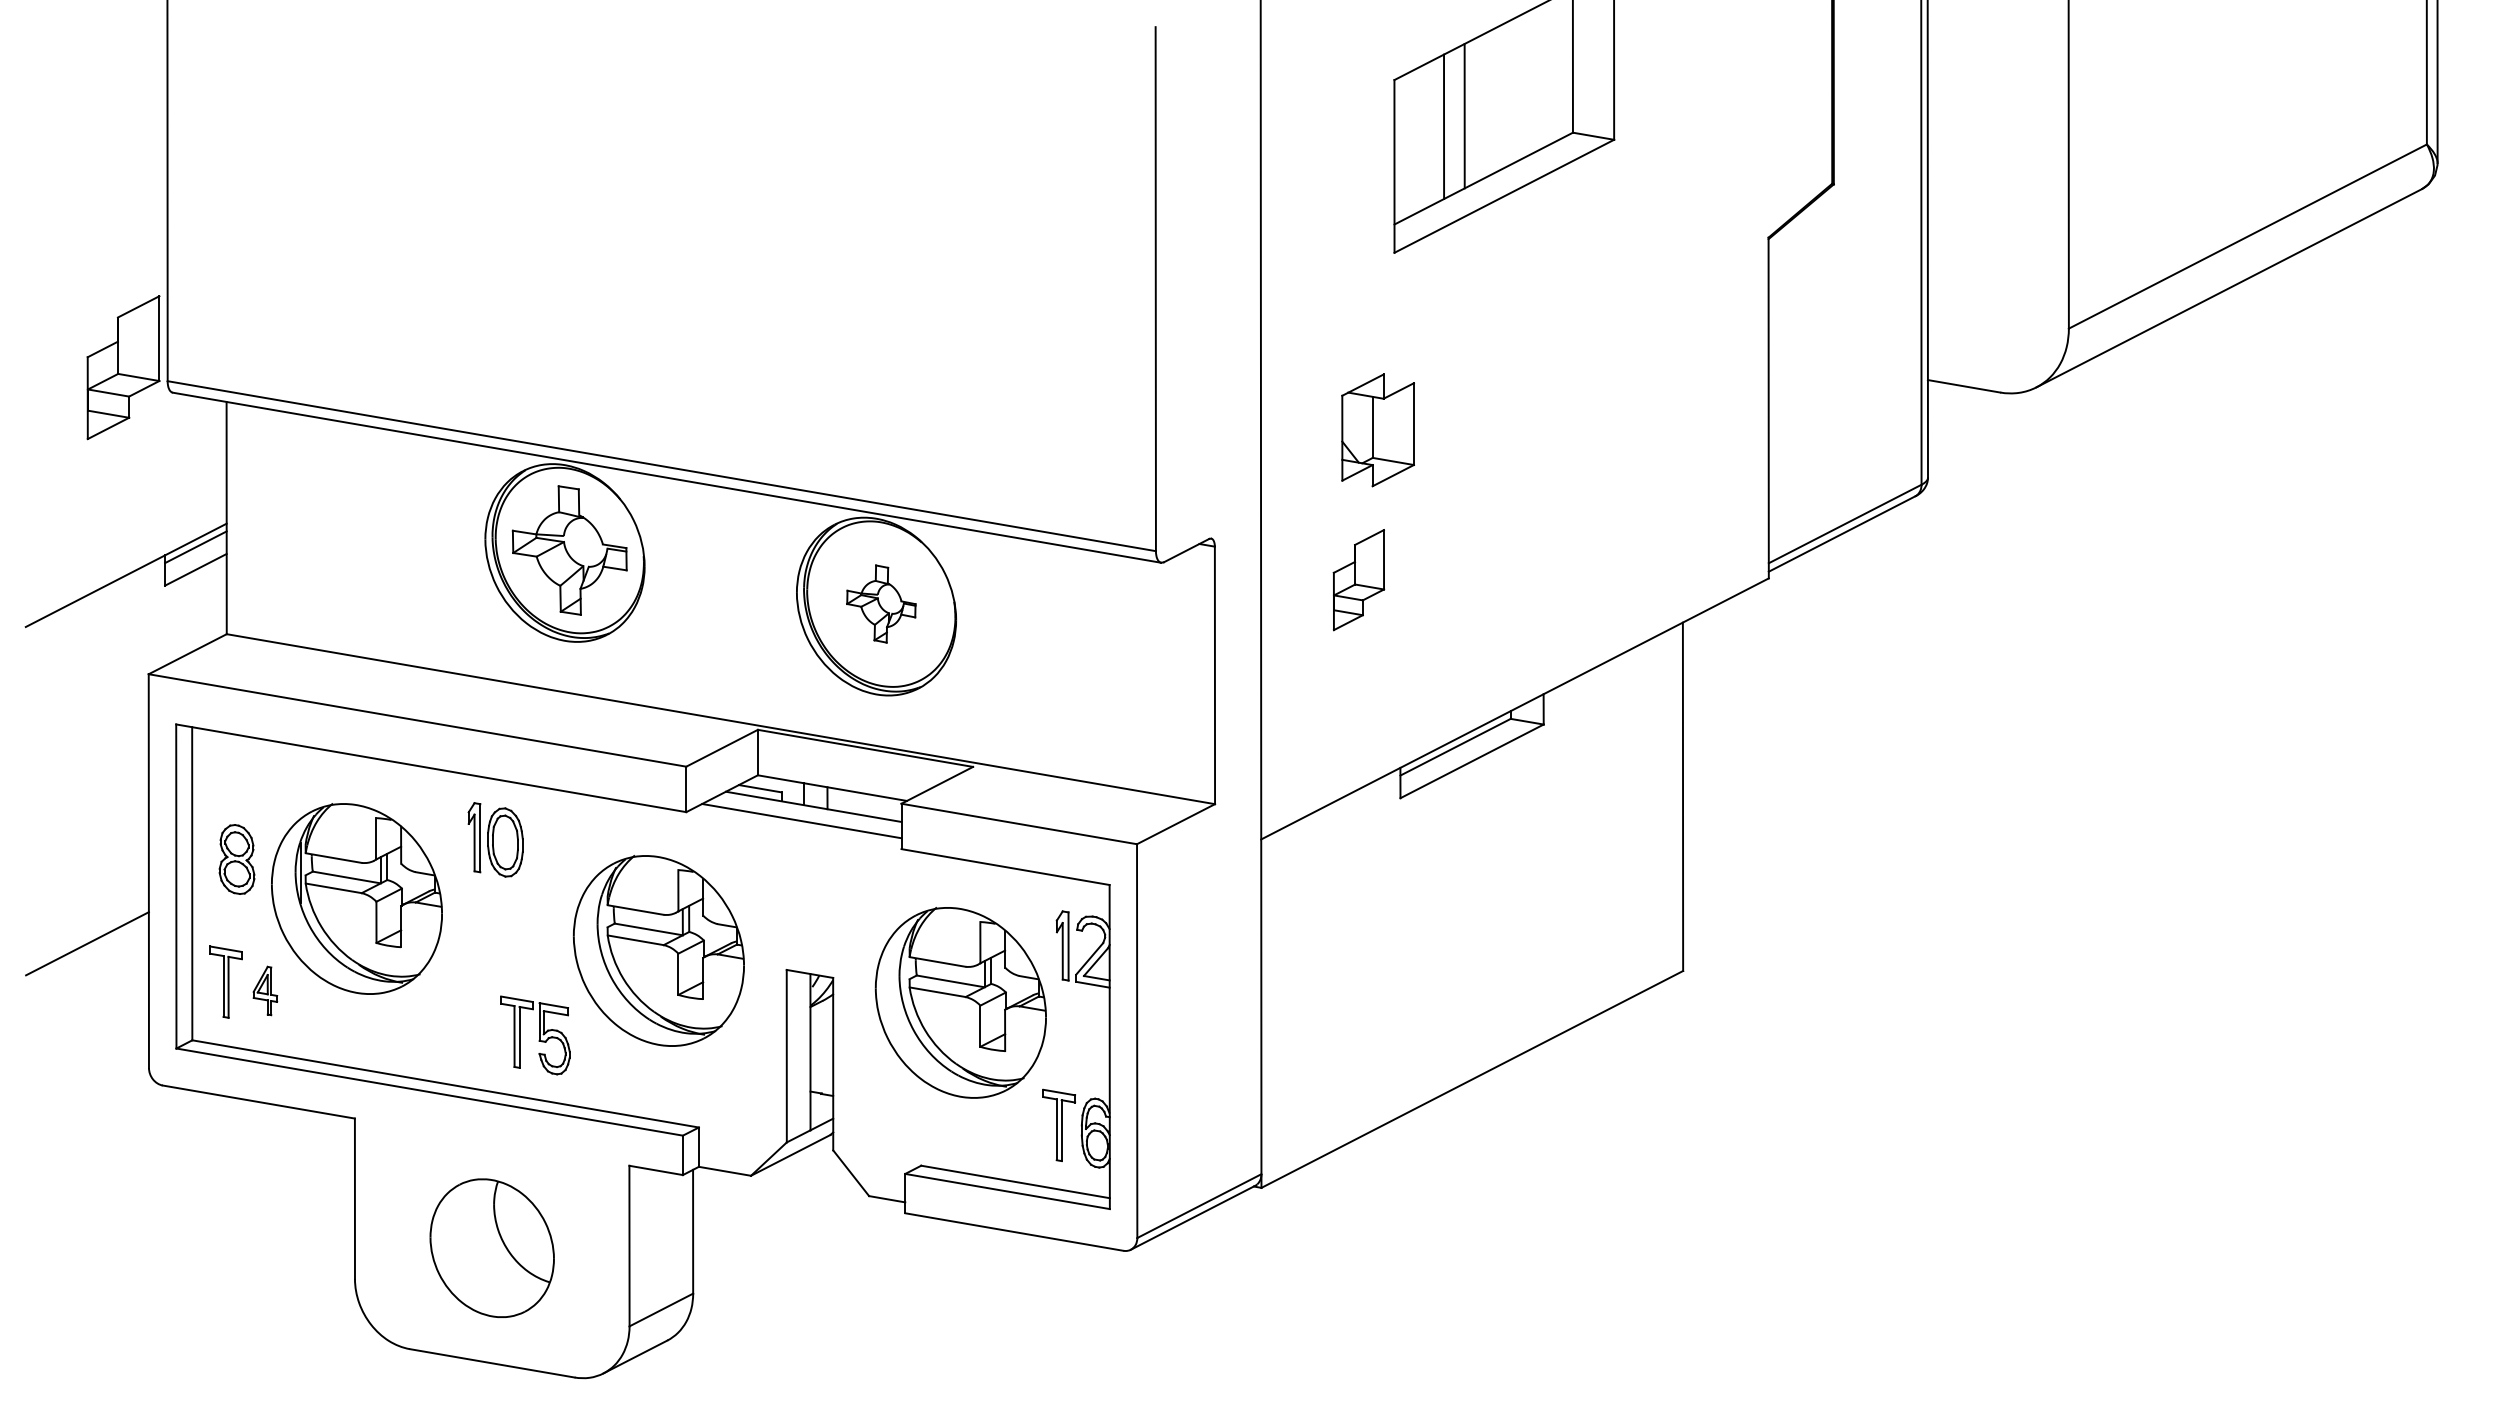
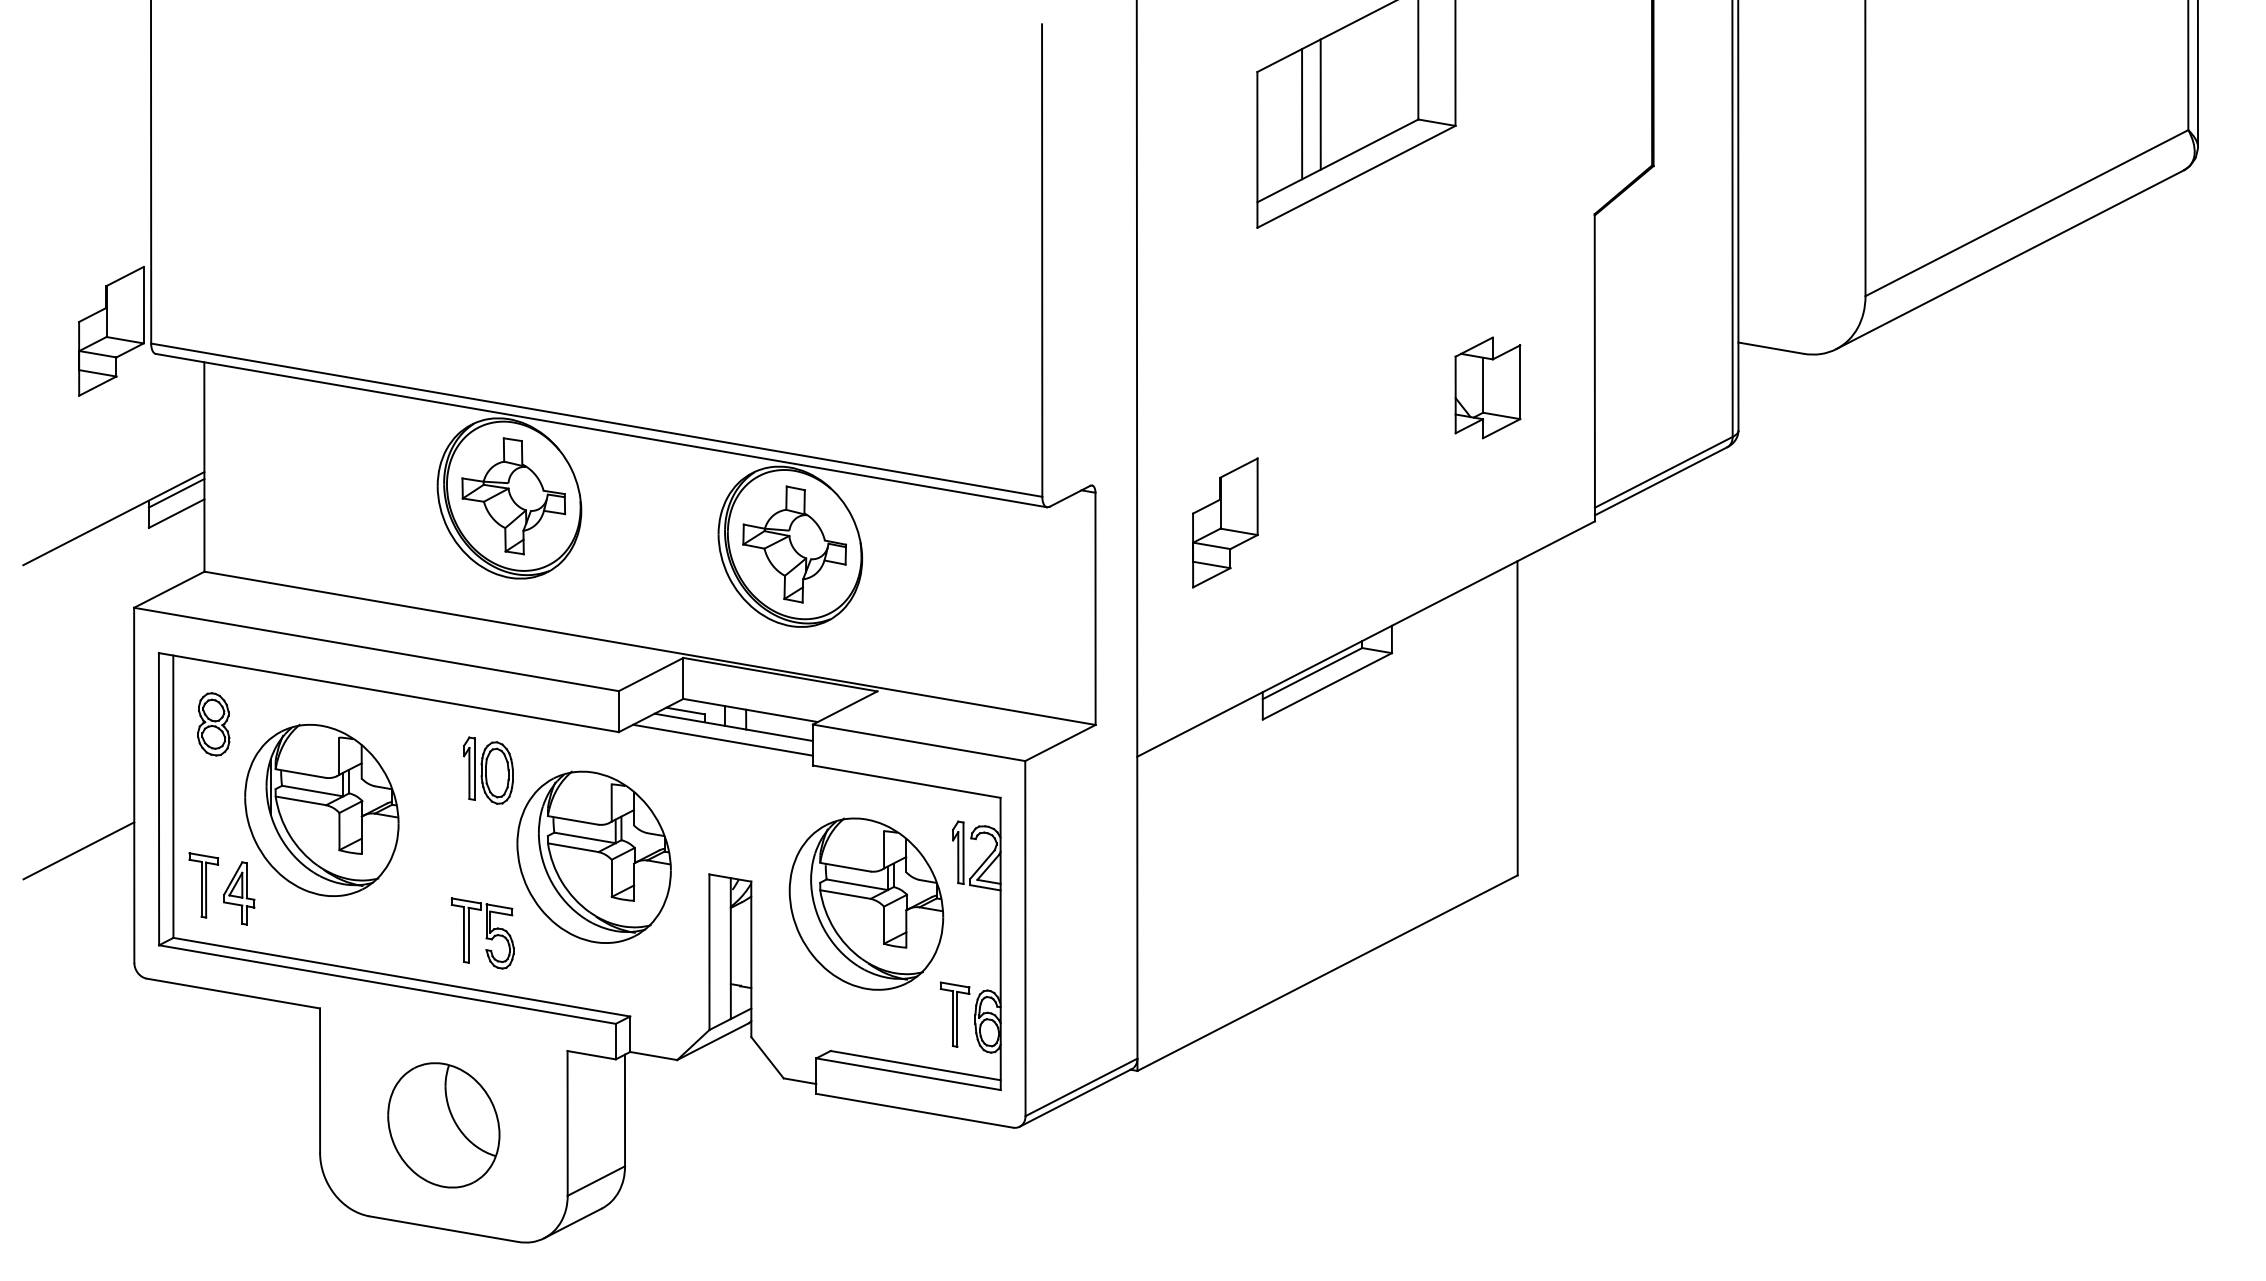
part: (1377, 430) -> (1487, 388), moved
part: (1358, 579) -> (1224, 522), size x1.43
part: (881, 603) -> (794, 544), size x1.67
part: (495, 839) -> (488, 770), moved
part: (236, 859) -> (213, 724), moved
part: (265, 990) -> (239, 892), size x1.43

